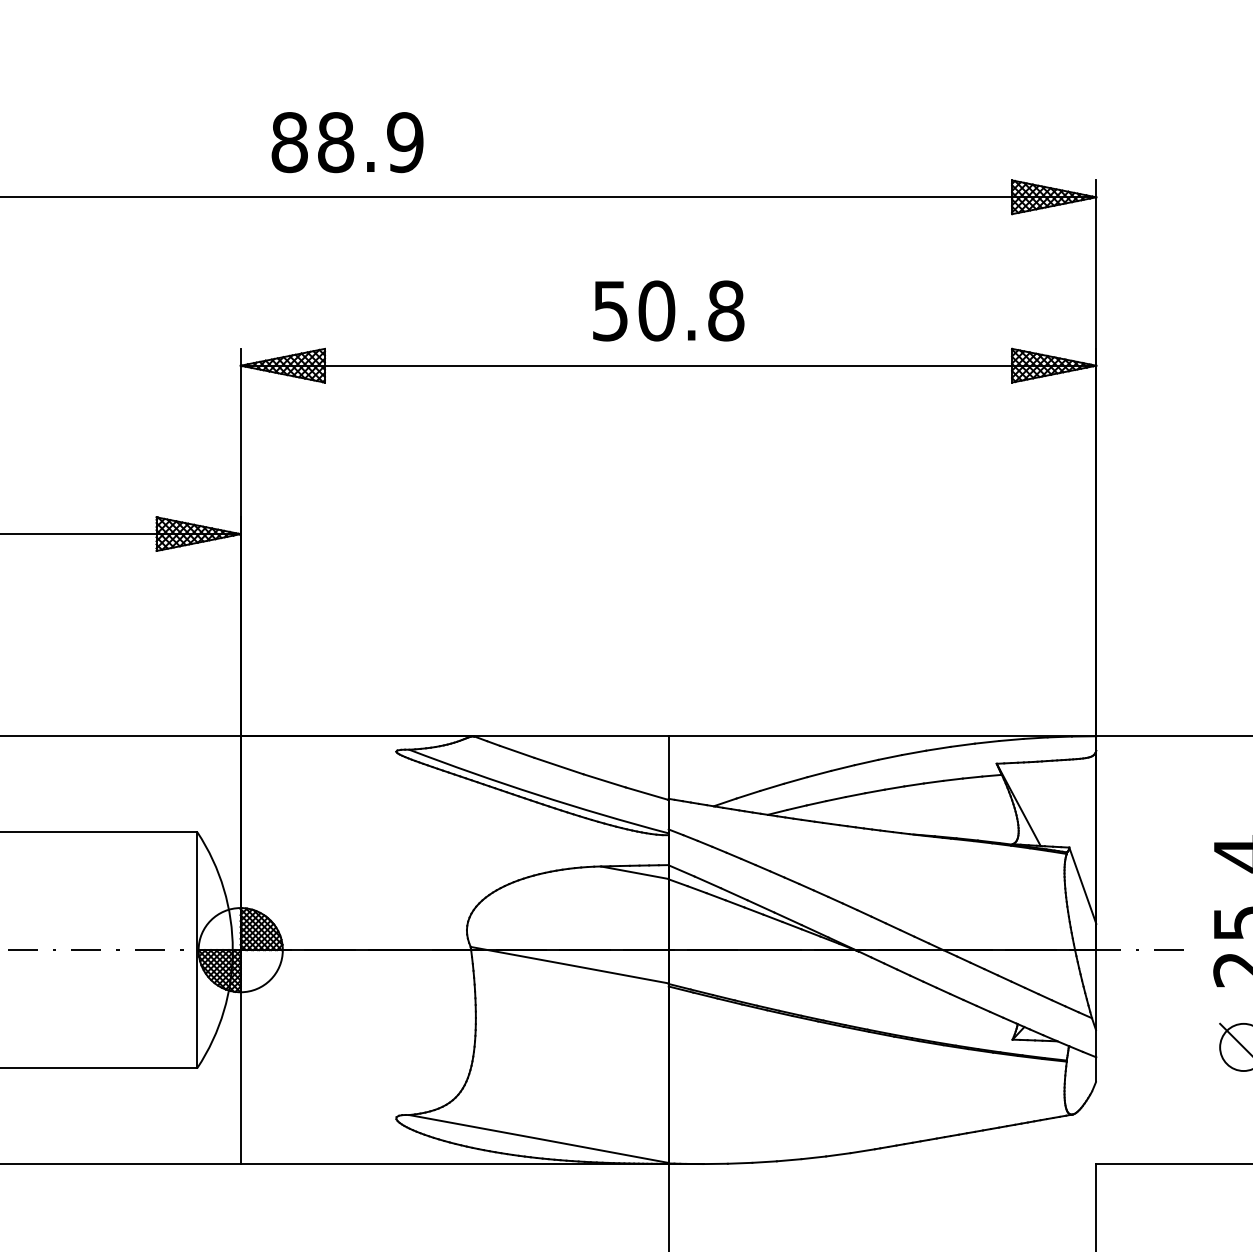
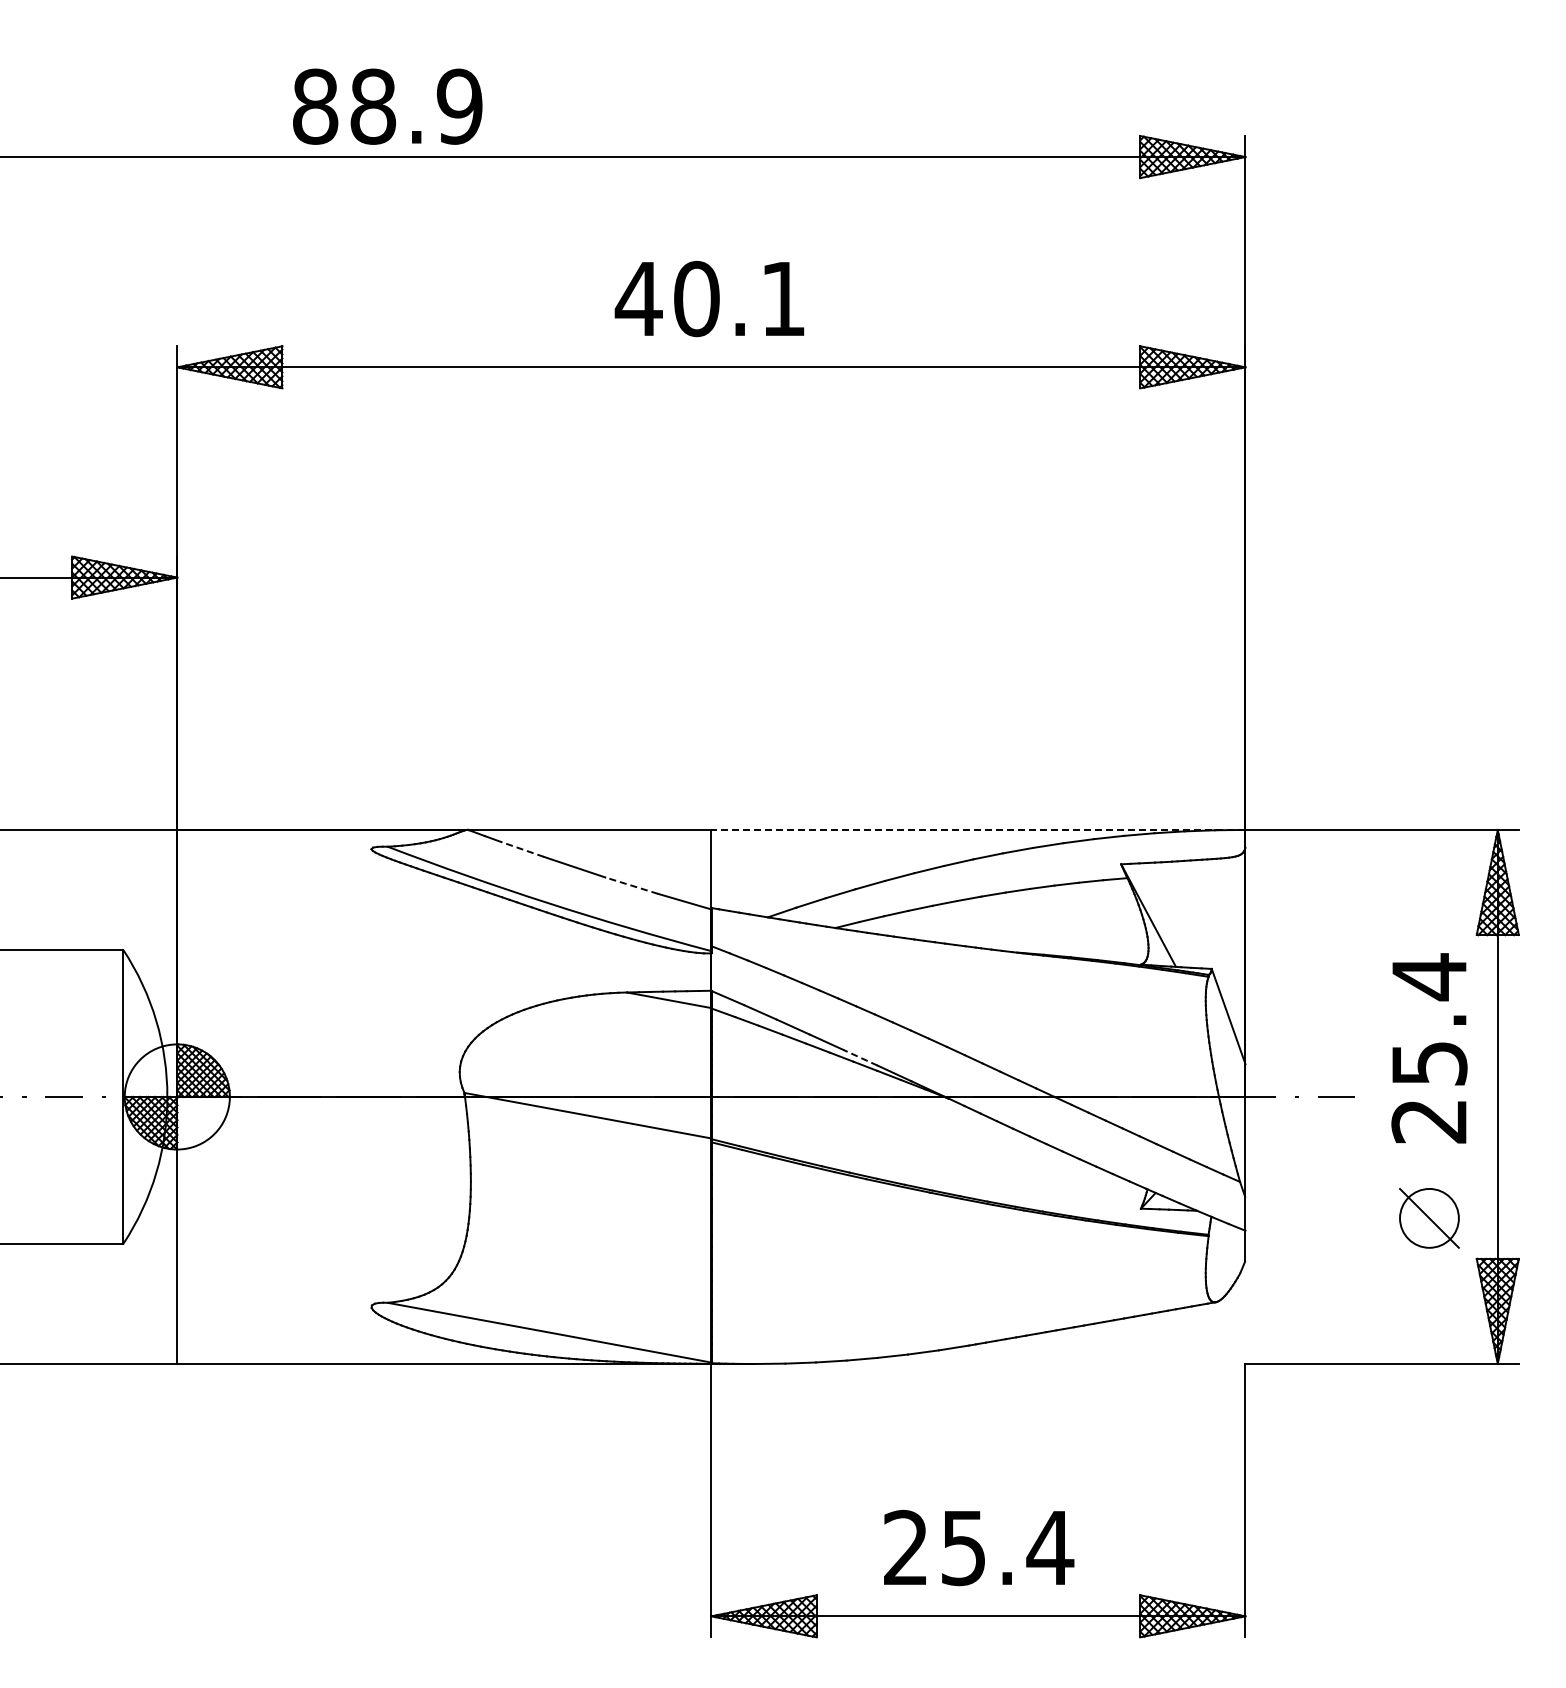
text: (347, 142) -> (387, 106), moved
text: (667, 310) -> (710, 298), 50.8 -> 40.1
line: (881, 735) -> (977, 829), solid -> dashed
line: (517, 751) -> (522, 849), solid -> dashed
line: (604, 780) -> (631, 885), solid -> dashed
line: (787, 918) -> (860, 1057), solid -> dashed

